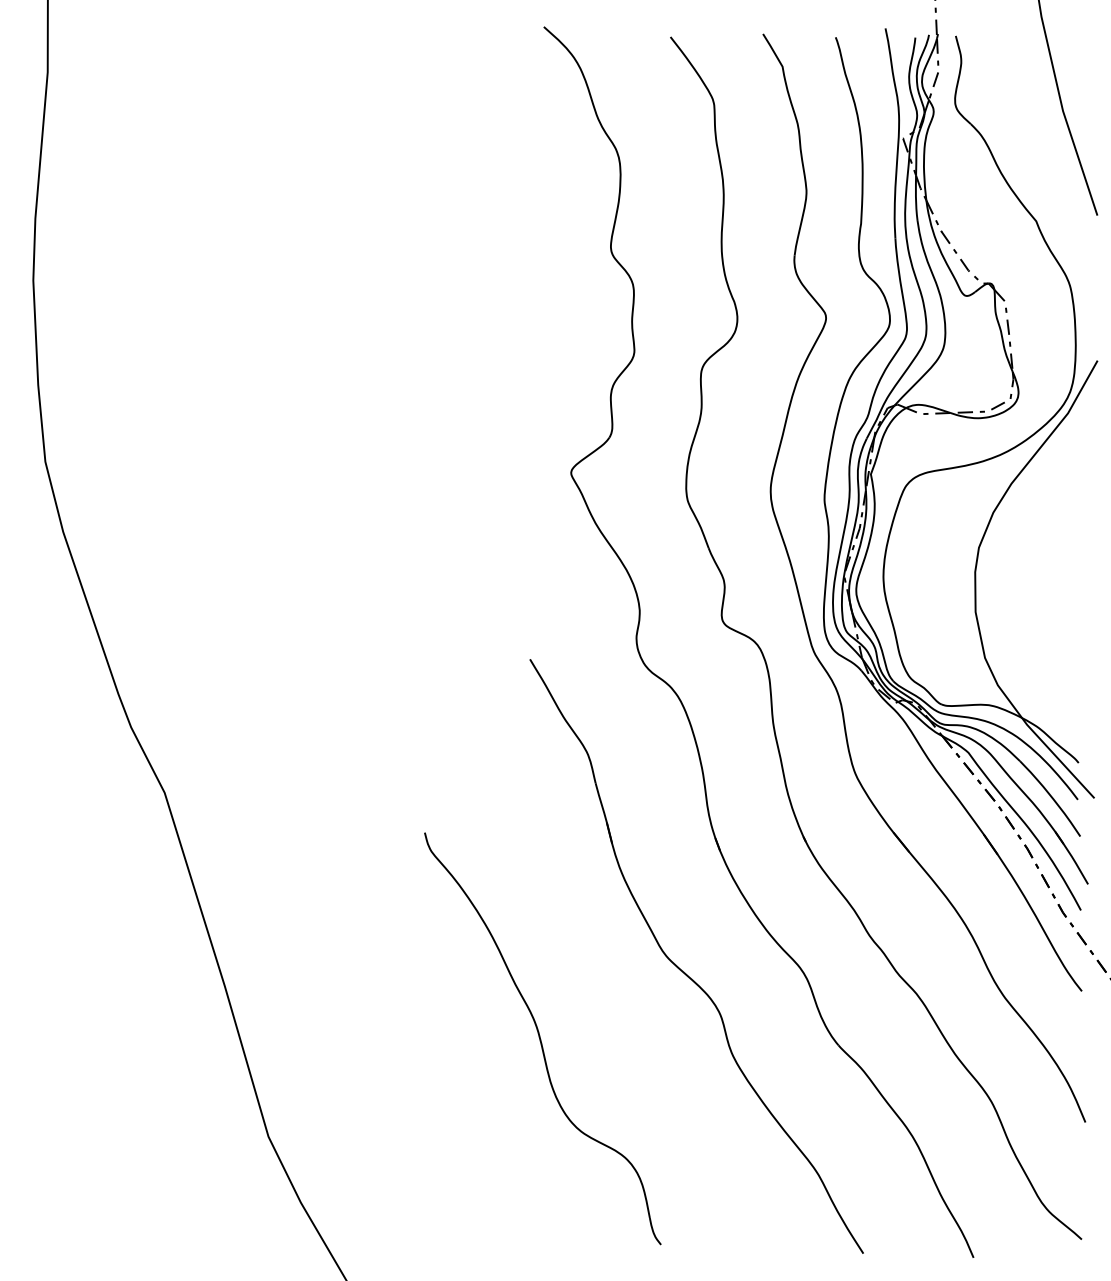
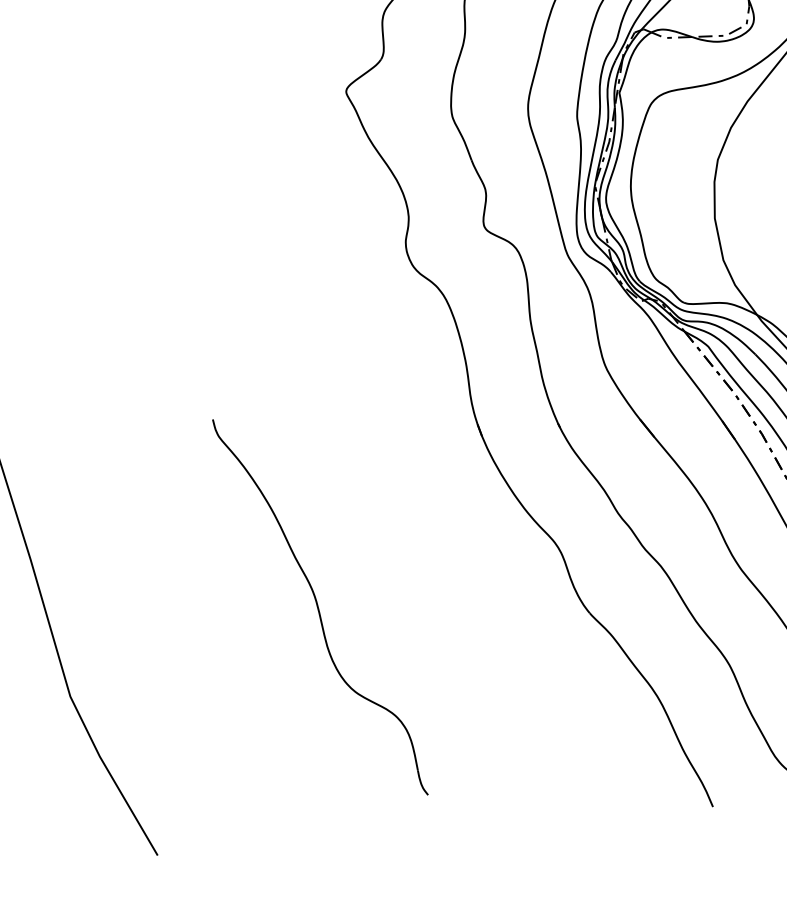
part: (684, 971) -> (449, 546), removed

